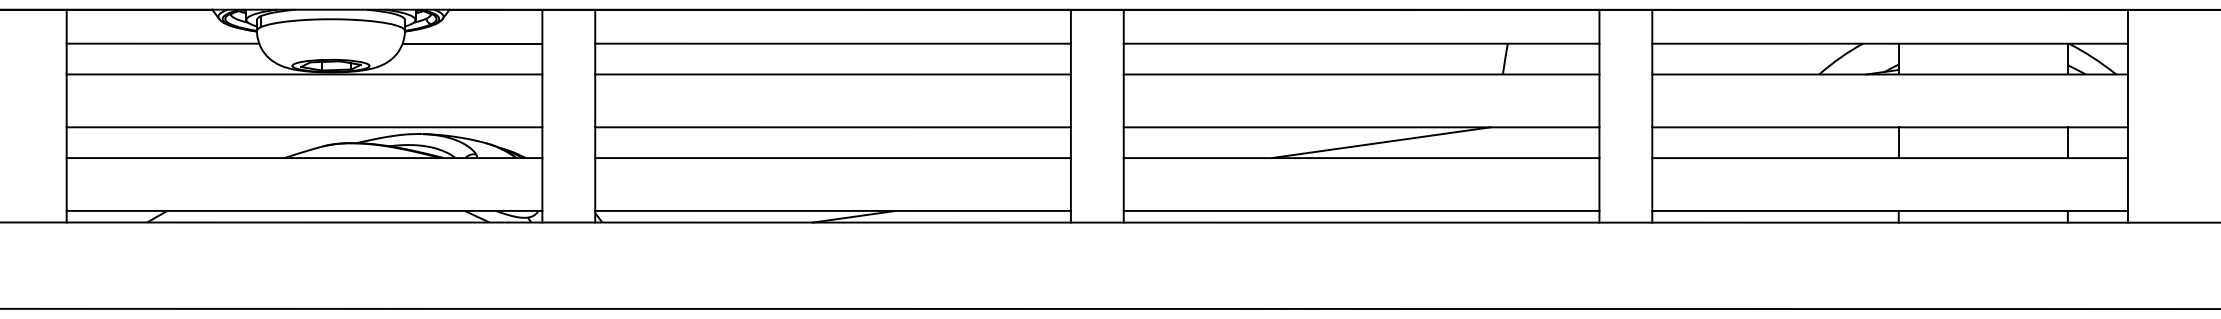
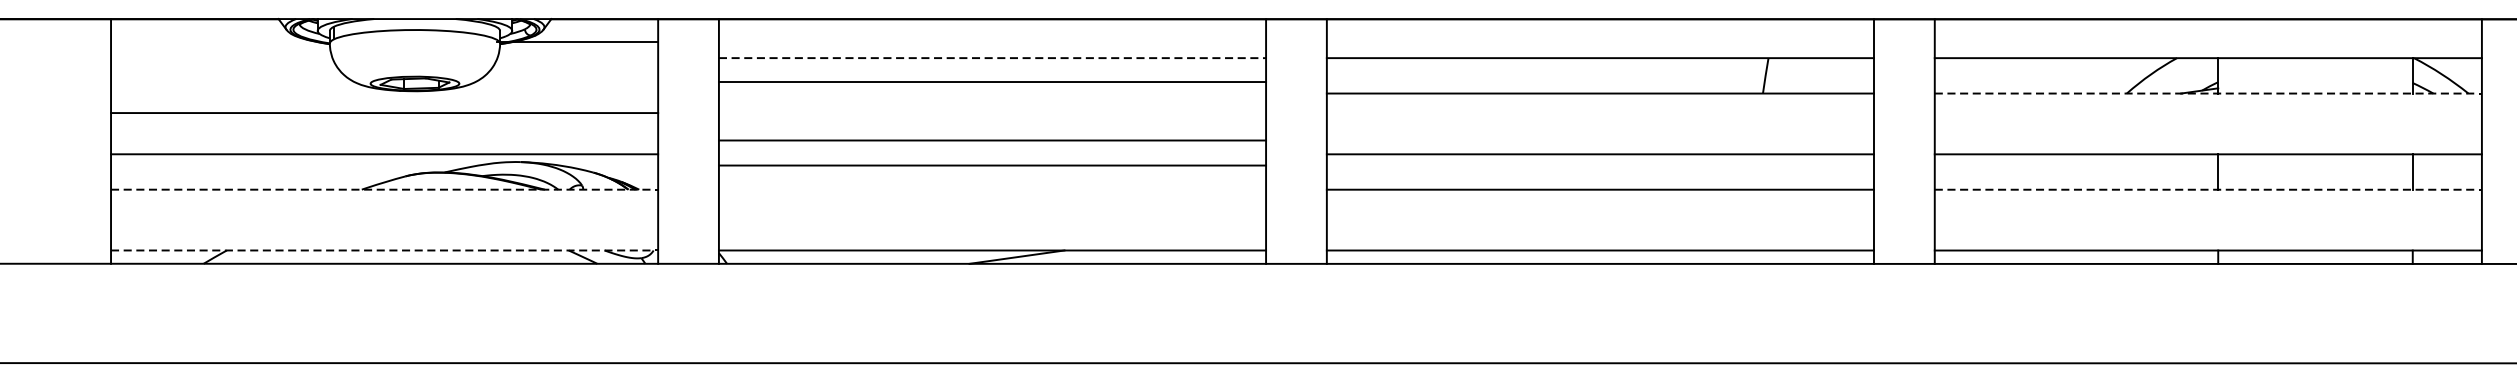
line: (162, 43) -> (221, 57), removed
line: (472, 43) -> (577, 41), moved
line: (833, 43) -> (992, 57), solid -> dashed
line: (304, 74) -> (384, 113), moved
line: (832, 74) -> (991, 82), moved
line: (1890, 74) -> (2208, 93), solid -> dashed
line: (832, 127) -> (991, 140), moved
line: (1380, 142) -> (1622, 171), removed
line: (304, 158) -> (384, 190), solid -> dashed
line: (832, 158) -> (991, 166), moved
line: (1890, 158) -> (2208, 190), solid -> dashed
line: (304, 210) -> (384, 249), solid -> dashed

